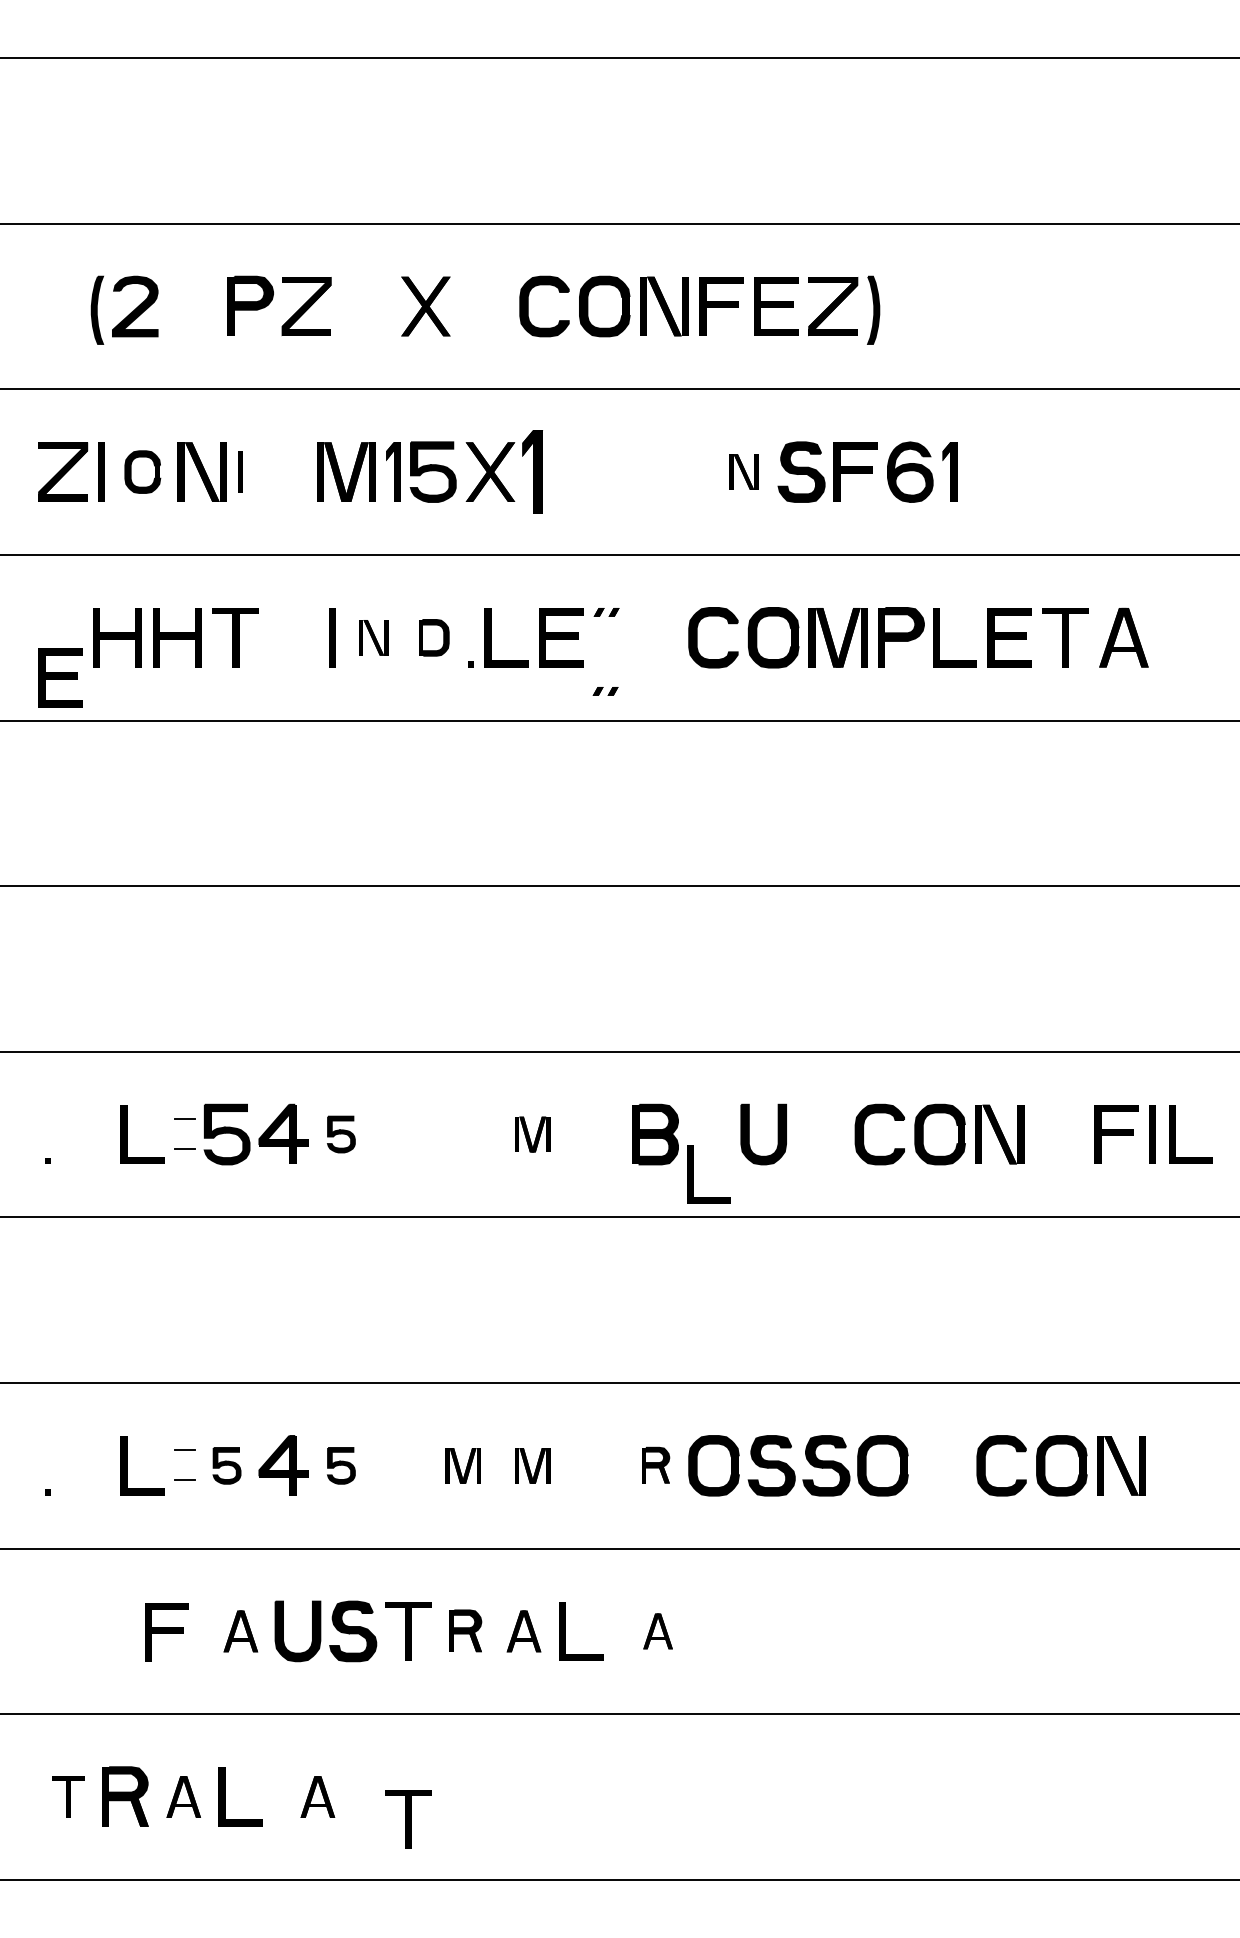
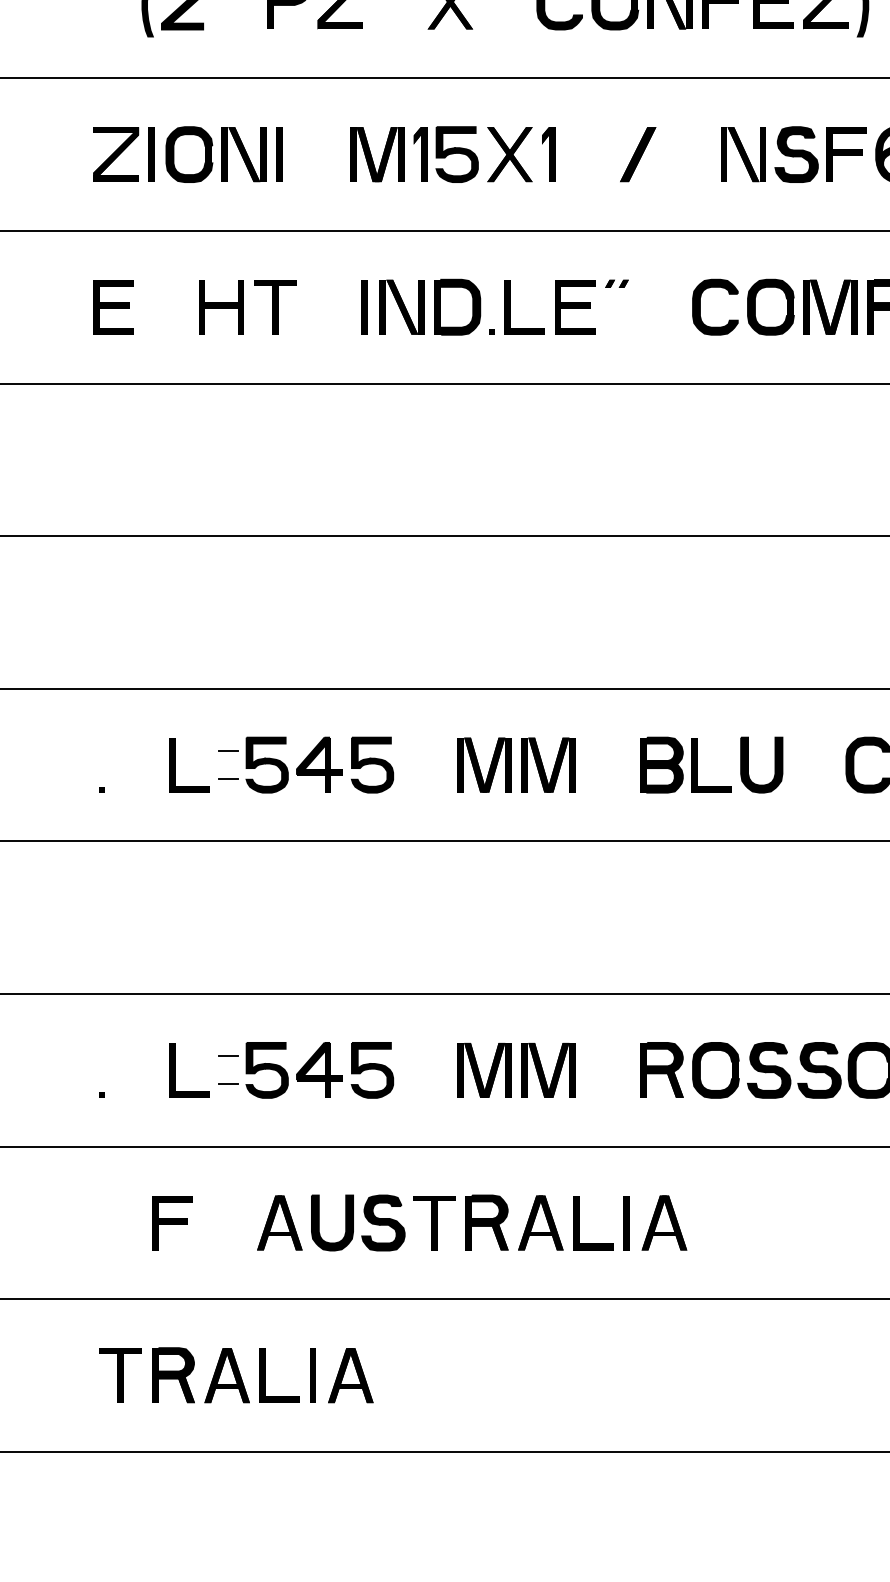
part: (142, 471) -> (189, 154), size x1.43
part: (240, 471) -> (279, 154), size x1.43
part: (532, 471) -> (548, 154), size x0.71
part: (629, 471) -> (638, 154), added
part: (743, 471) -> (743, 154), size x1.67
part: (117, 637) -> (166, 307), removed
part: (373, 637) -> (402, 307), size x1.67
part: (434, 637) -> (458, 307), size x1.67
part: (60, 677) -> (113, 307), moved
part: (605, 691) -> (615, 356), removed
part: (341, 1134) -> (372, 765), size x1.67
part: (462, 1134) -> (484, 765), added
part: (532, 1134) -> (548, 765), size x1.67
part: (693, 1174) -> (697, 765), moved
part: (226, 1465) -> (266, 1070), size x1.67
part: (341, 1465) -> (372, 1070), size x1.67
part: (462, 1465) -> (484, 1070), size x1.67
part: (532, 1465) -> (548, 1070), size x1.67
part: (655, 1465) -> (662, 1070), size x1.67
part: (465, 1630) -> (486, 1222), size x1.43
part: (240, 1631) -> (279, 1223), size x1.43
part: (523, 1631) -> (540, 1223), size x1.43
part: (616, 1631) -> (626, 1223), added
part: (657, 1631) -> (663, 1223), size x1.67
part: (166, 1632) -> (171, 1223), moved
part: (68, 1796) -> (121, 1375), size x1.43
part: (183, 1796) -> (227, 1375), size x1.43
part: (276, 1796) -> (312, 1375), added
part: (317, 1796) -> (350, 1375), size x1.43
part: (408, 1819) -> (434, 1396), removed

